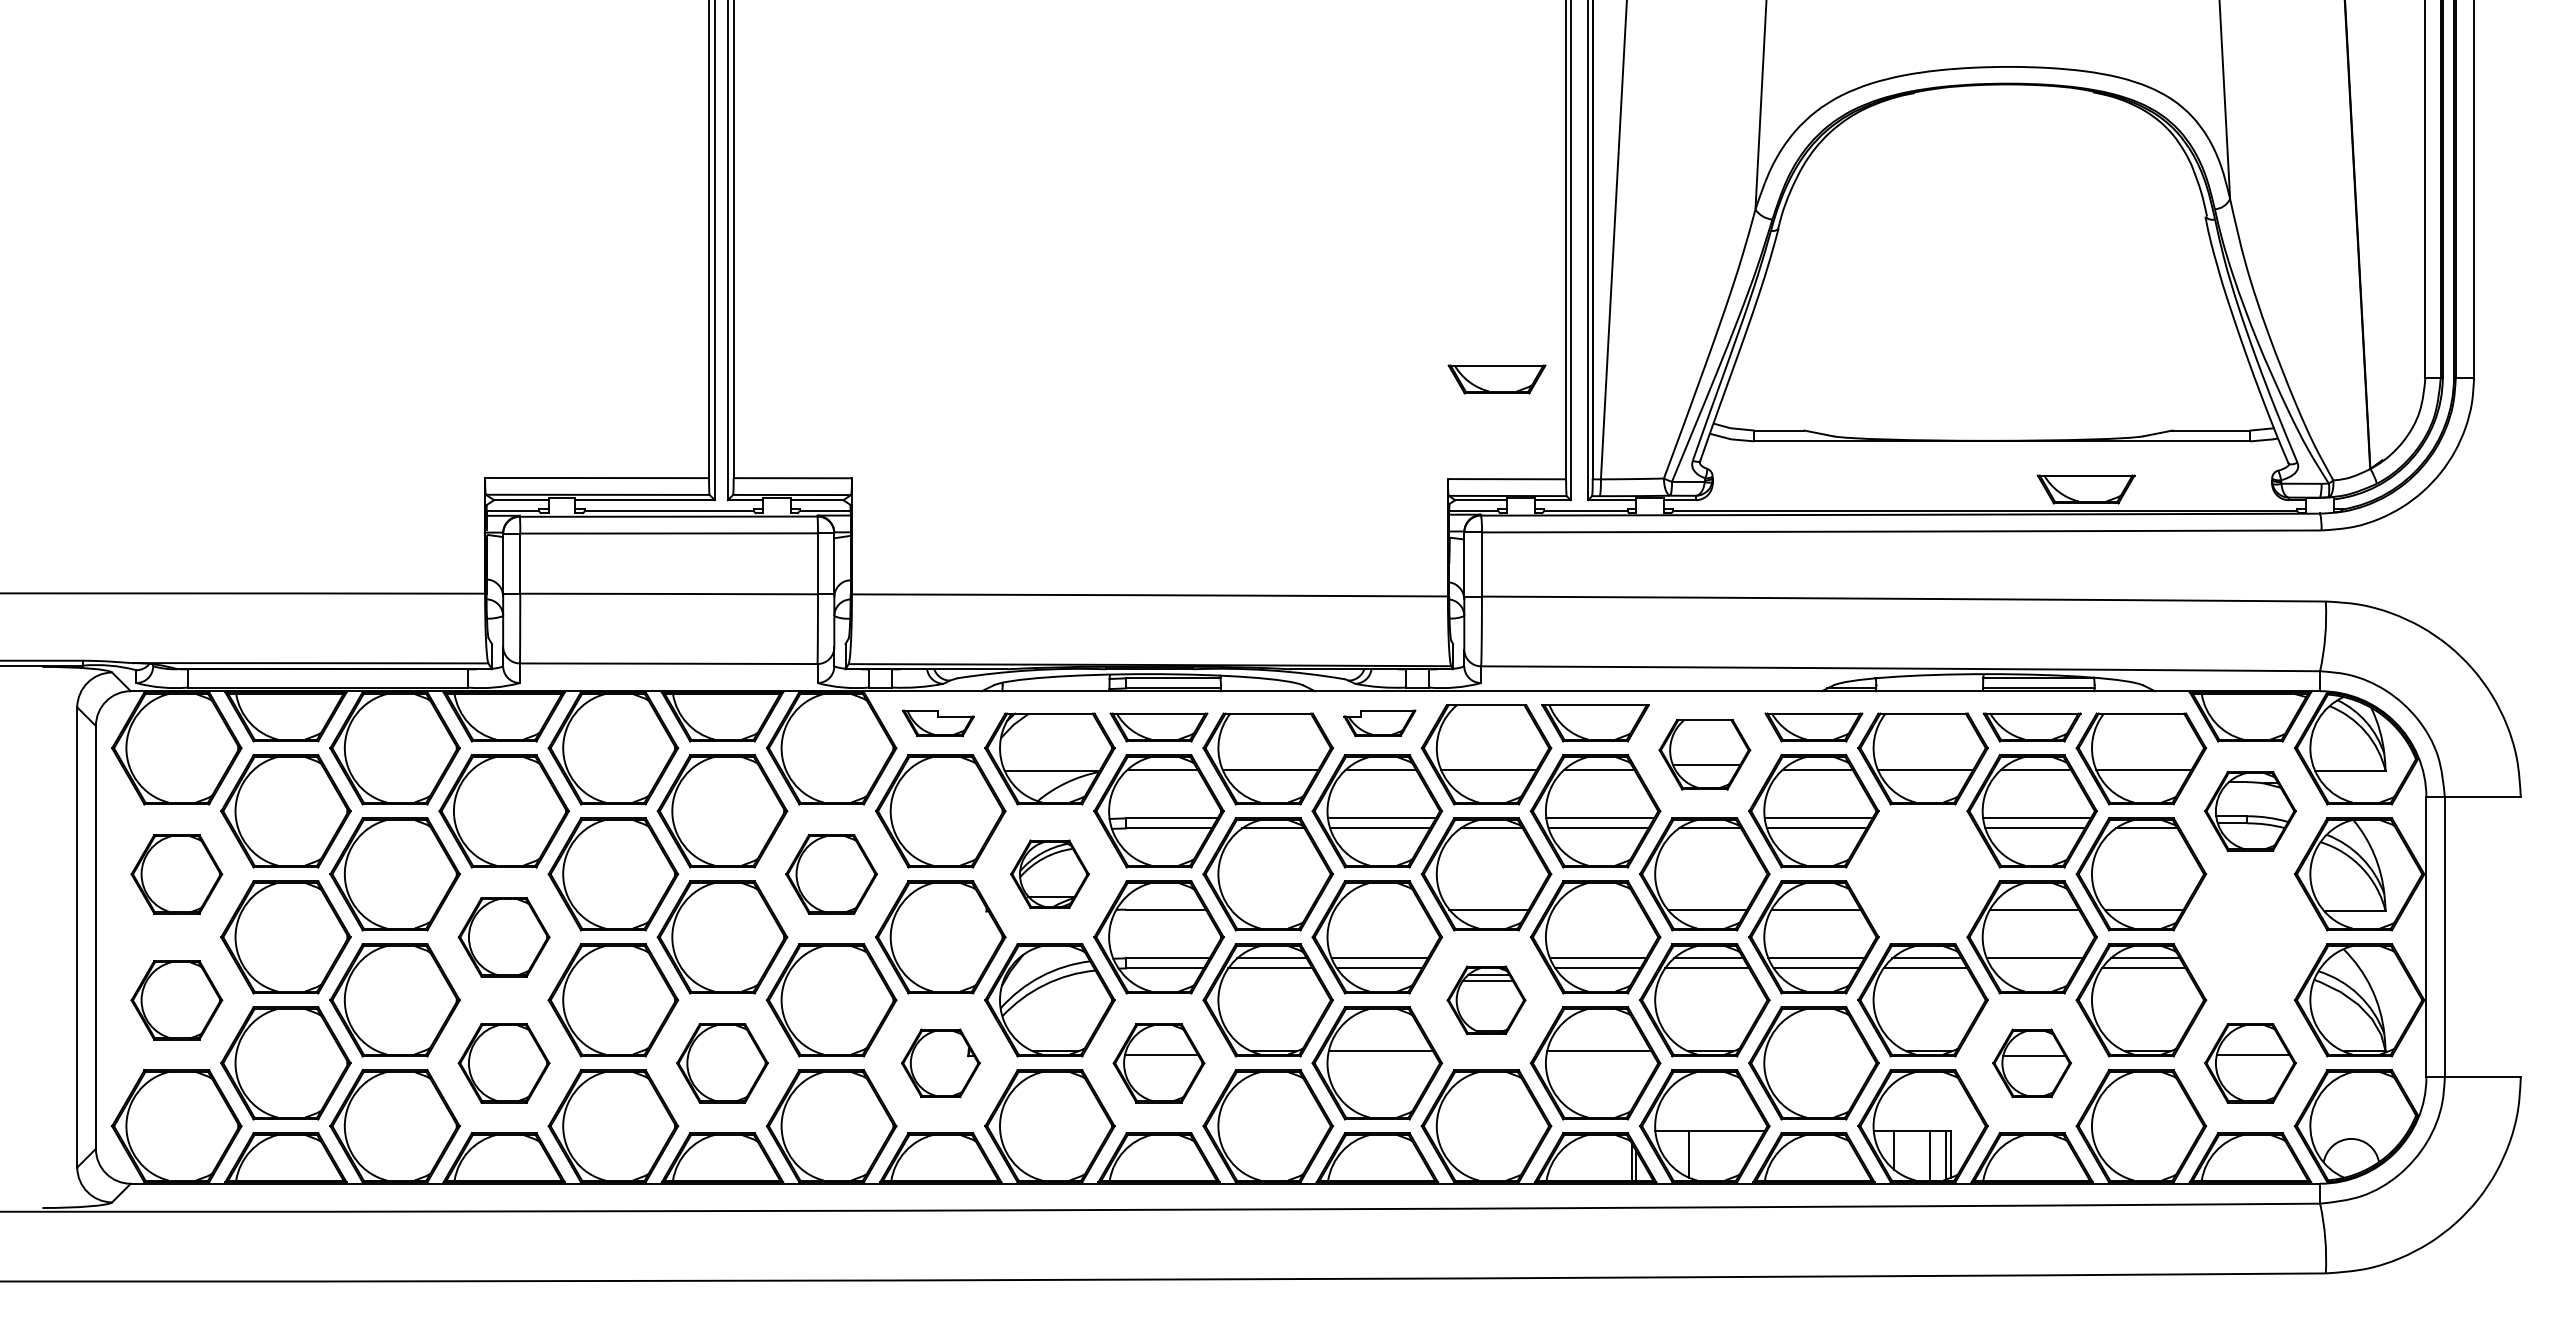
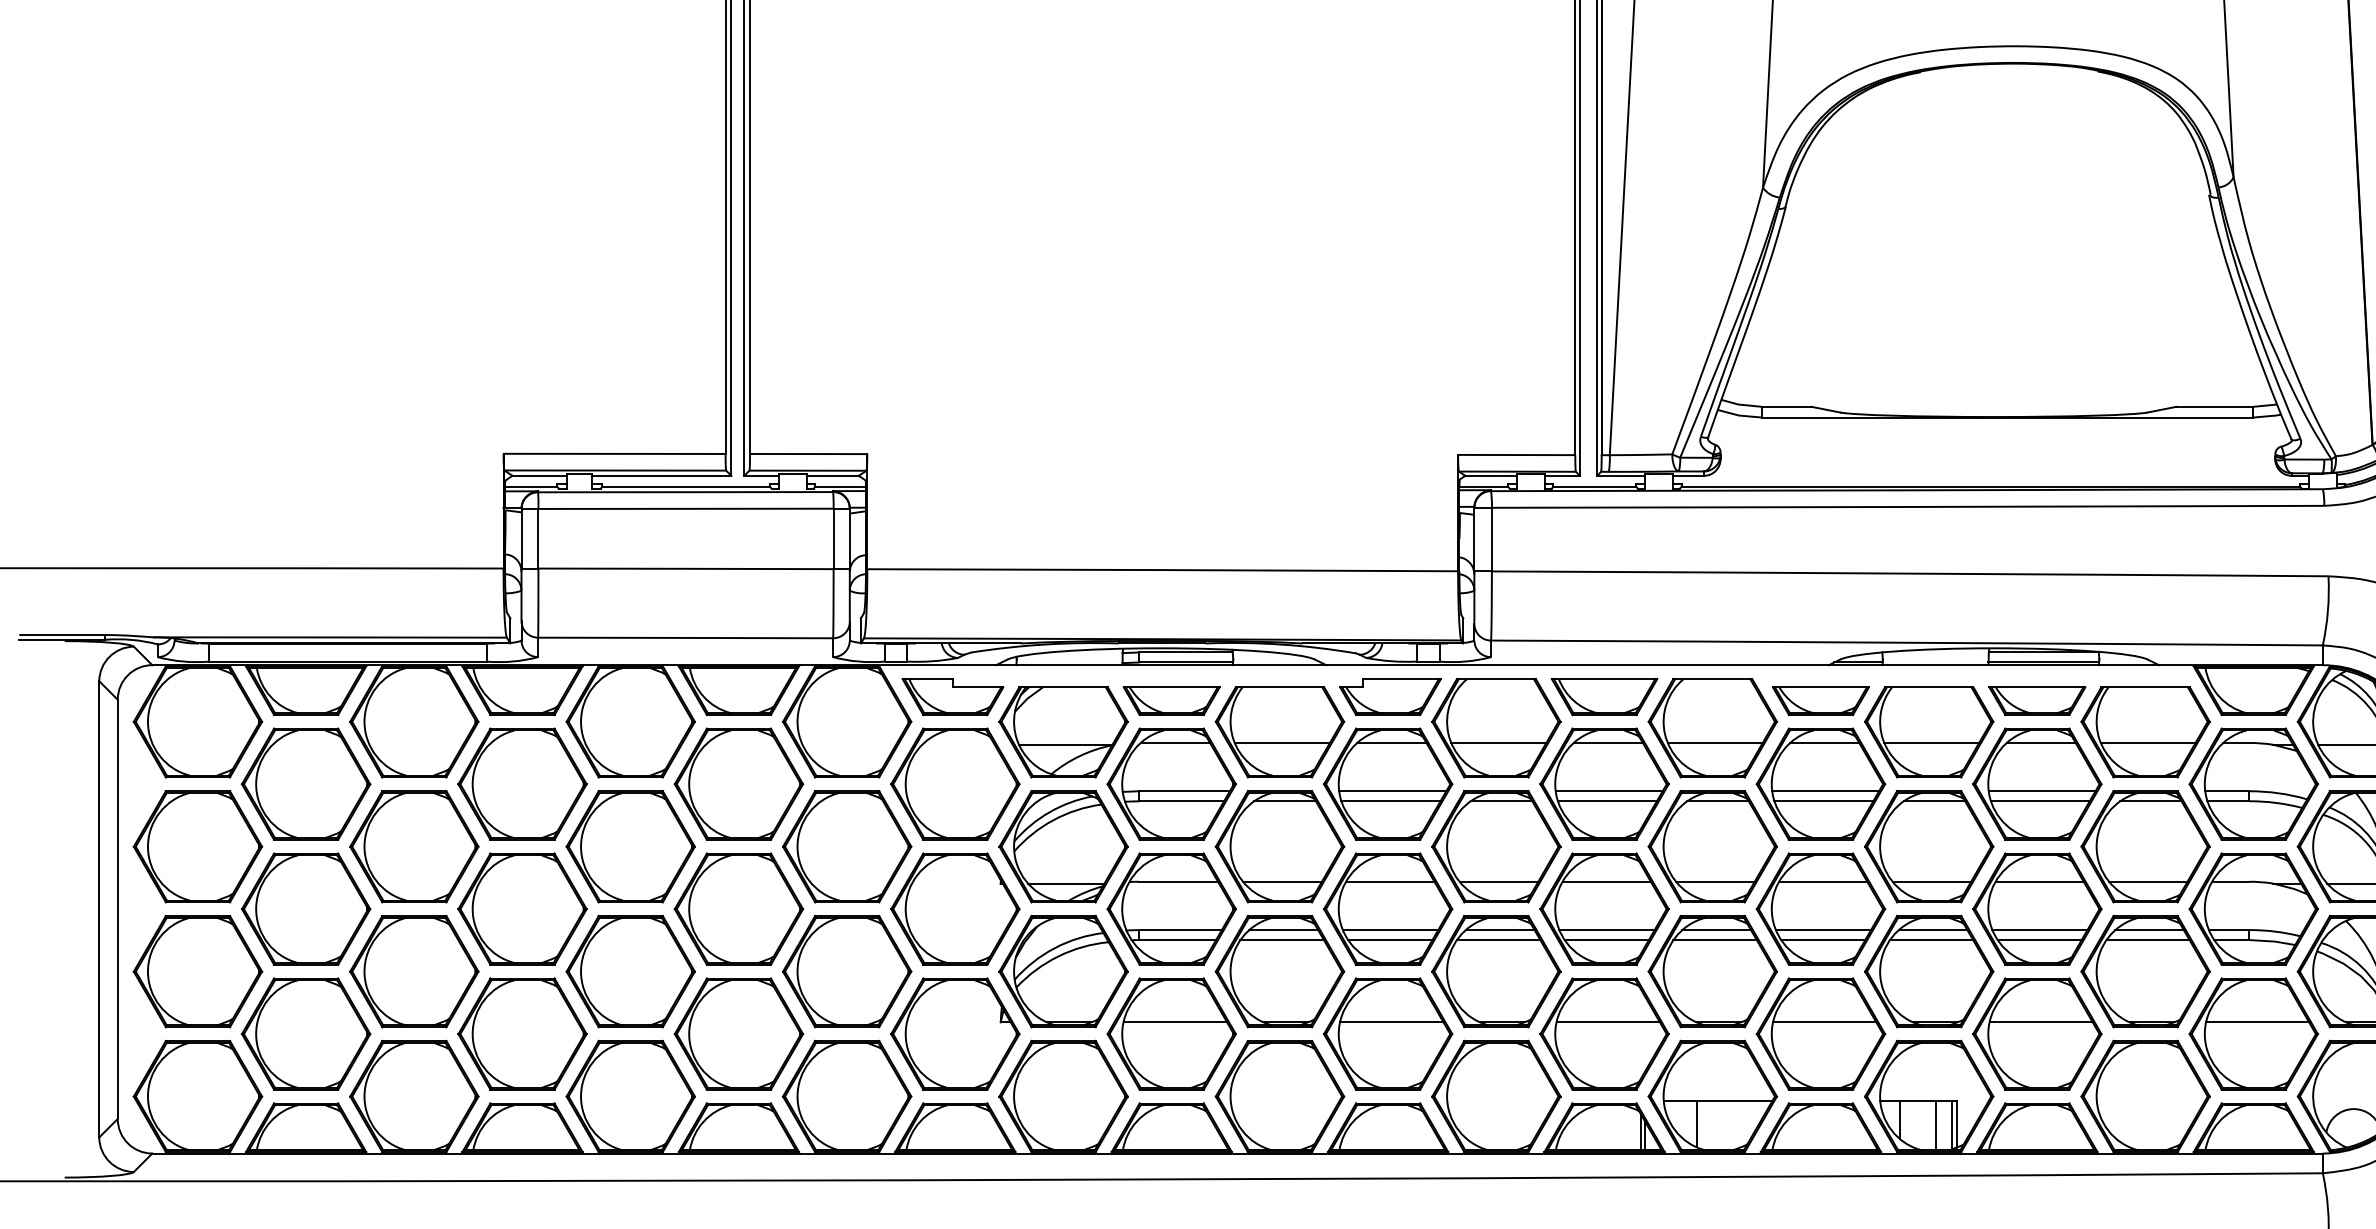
part: (1496, 379) -> (1506, 356), removed
part: (2085, 489) -> (2090, 465), removed
part: (938, 723) -> (953, 697), size x1.43
part: (1379, 723) -> (1390, 697), size x1.43
part: (1704, 754) -> (1712, 727), size x1.43
part: (2250, 811) -> (2253, 784), size x1.43
part: (176, 874) -> (197, 846), size x1.43
part: (831, 874) -> (847, 846), size x1.43
part: (1049, 874) -> (1063, 846), size x1.67
part: (1922, 874) -> (1928, 846), added
line: (1270, 909) -> (1282, 881), added
line: (1379, 909) -> (1390, 881), added
line: (1597, 909) -> (1606, 881), added
part: (503, 937) -> (521, 909), size x1.43
part: (2250, 937) -> (2253, 909), added
line: (2034, 968) -> (2039, 940), added
part: (176, 1000) -> (197, 971), size x1.43
part: (1486, 1000) -> (1496, 971), size x1.67
line: (1817, 1051) -> (1824, 1022), added
part: (503, 1063) -> (521, 1034), size x1.43
part: (722, 1063) -> (738, 1034), size x1.43
part: (940, 1063) -> (955, 1034), size x1.67
part: (1158, 1063) -> (1171, 1034), size x1.43
part: (2031, 1063) -> (2036, 1034), size x1.67
part: (2250, 1063) -> (2253, 1034), size x1.43

